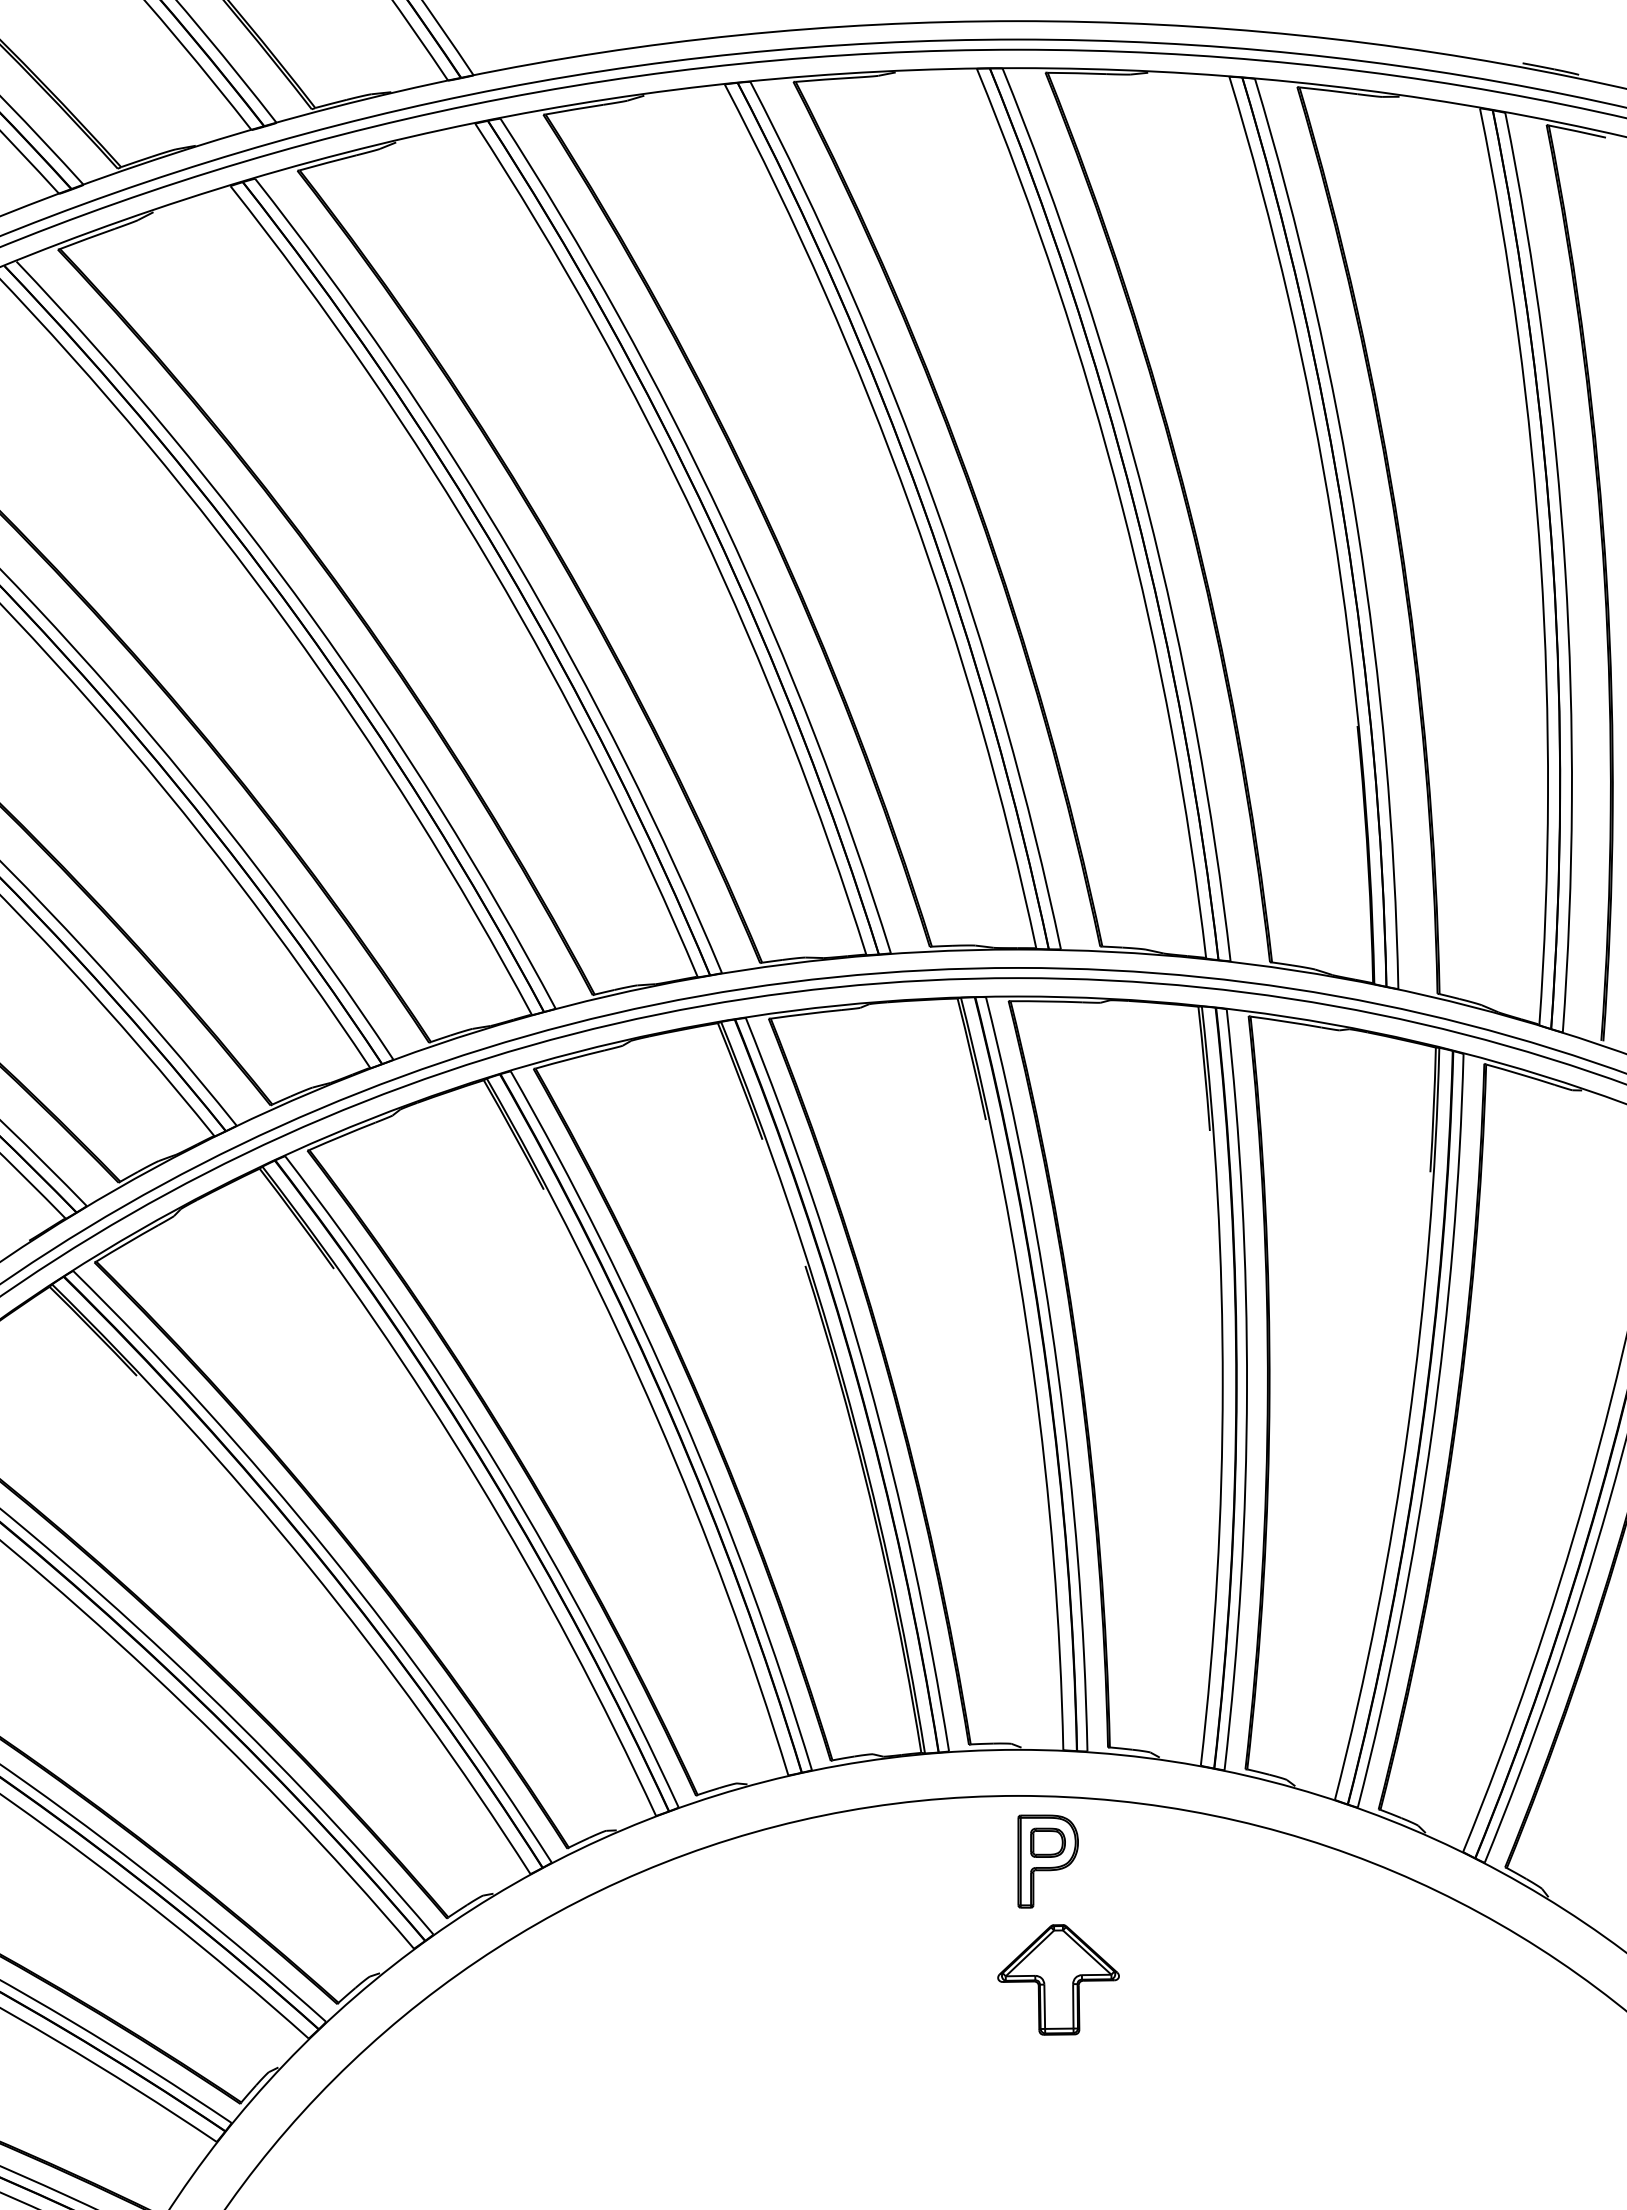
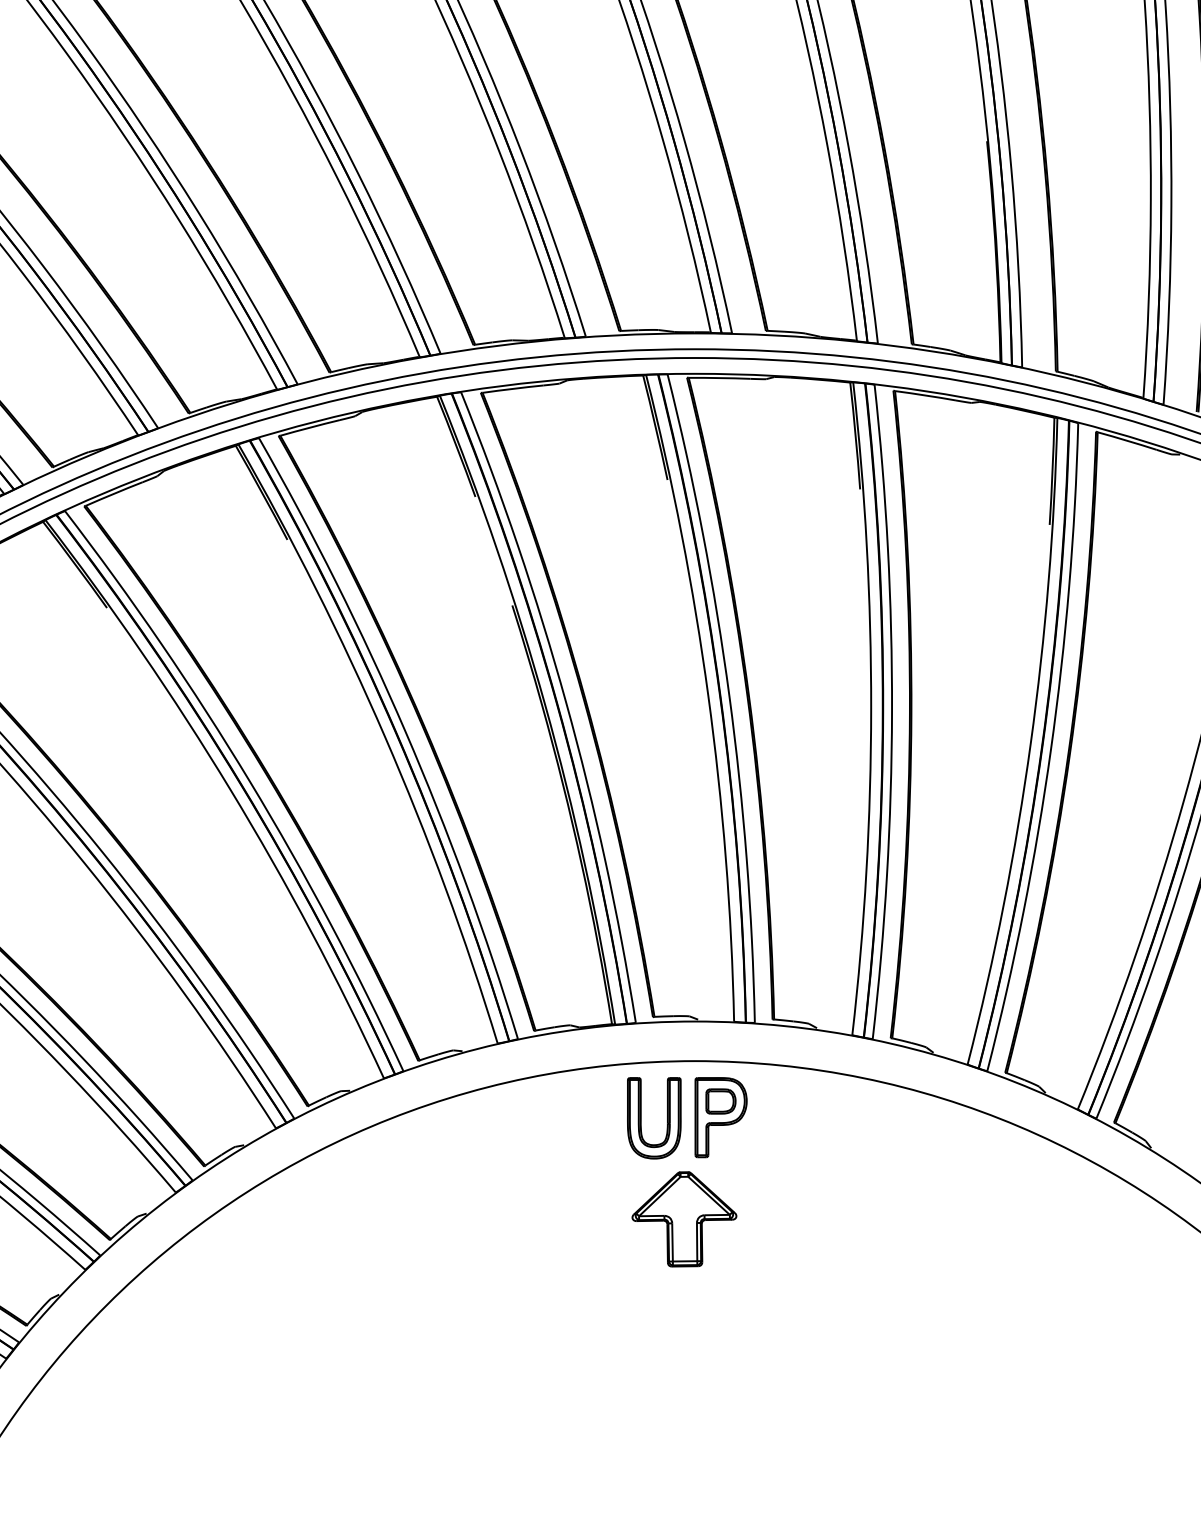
part: (955, 1862) -> (641, 1118), added
part: (1058, 1979) -> (684, 1218), moved

